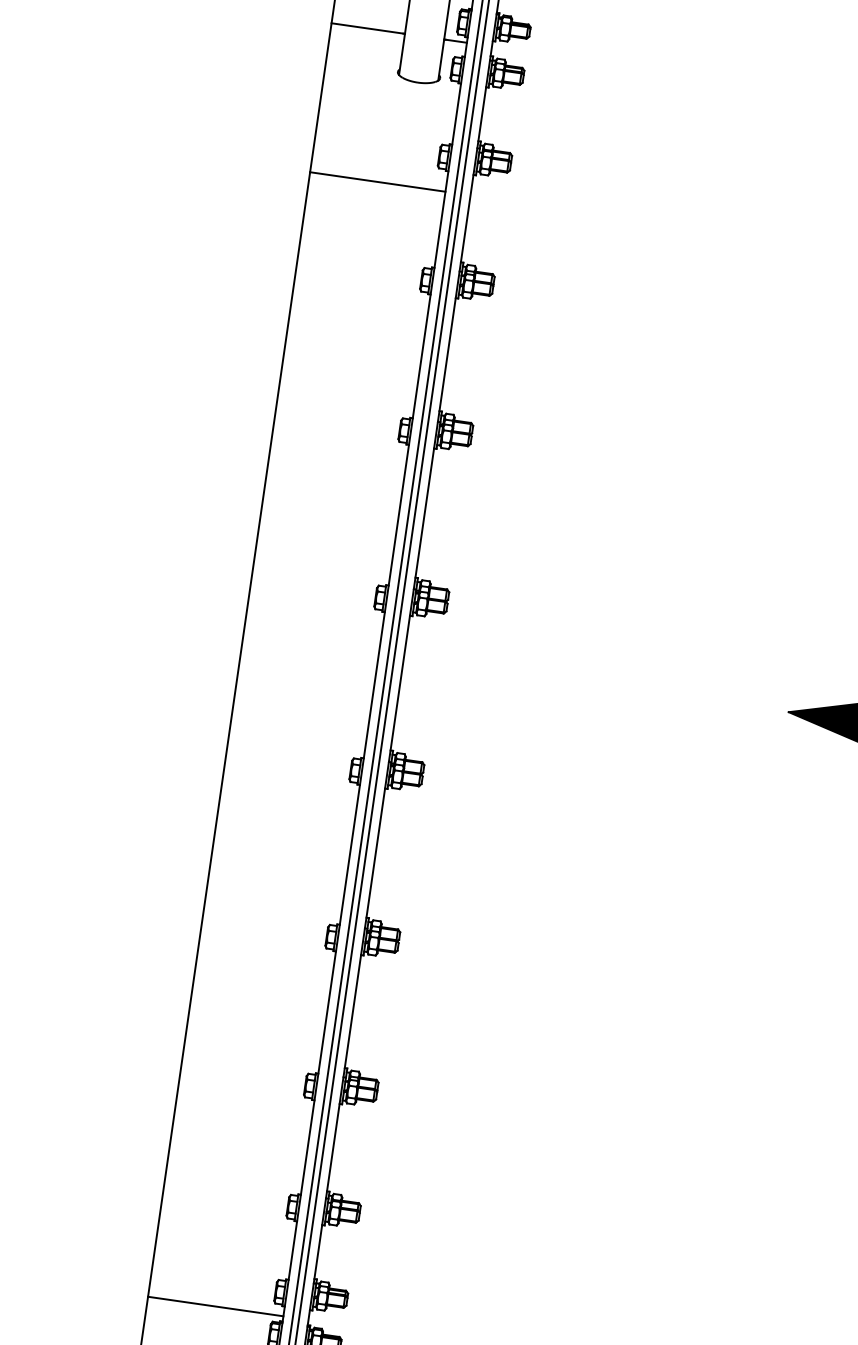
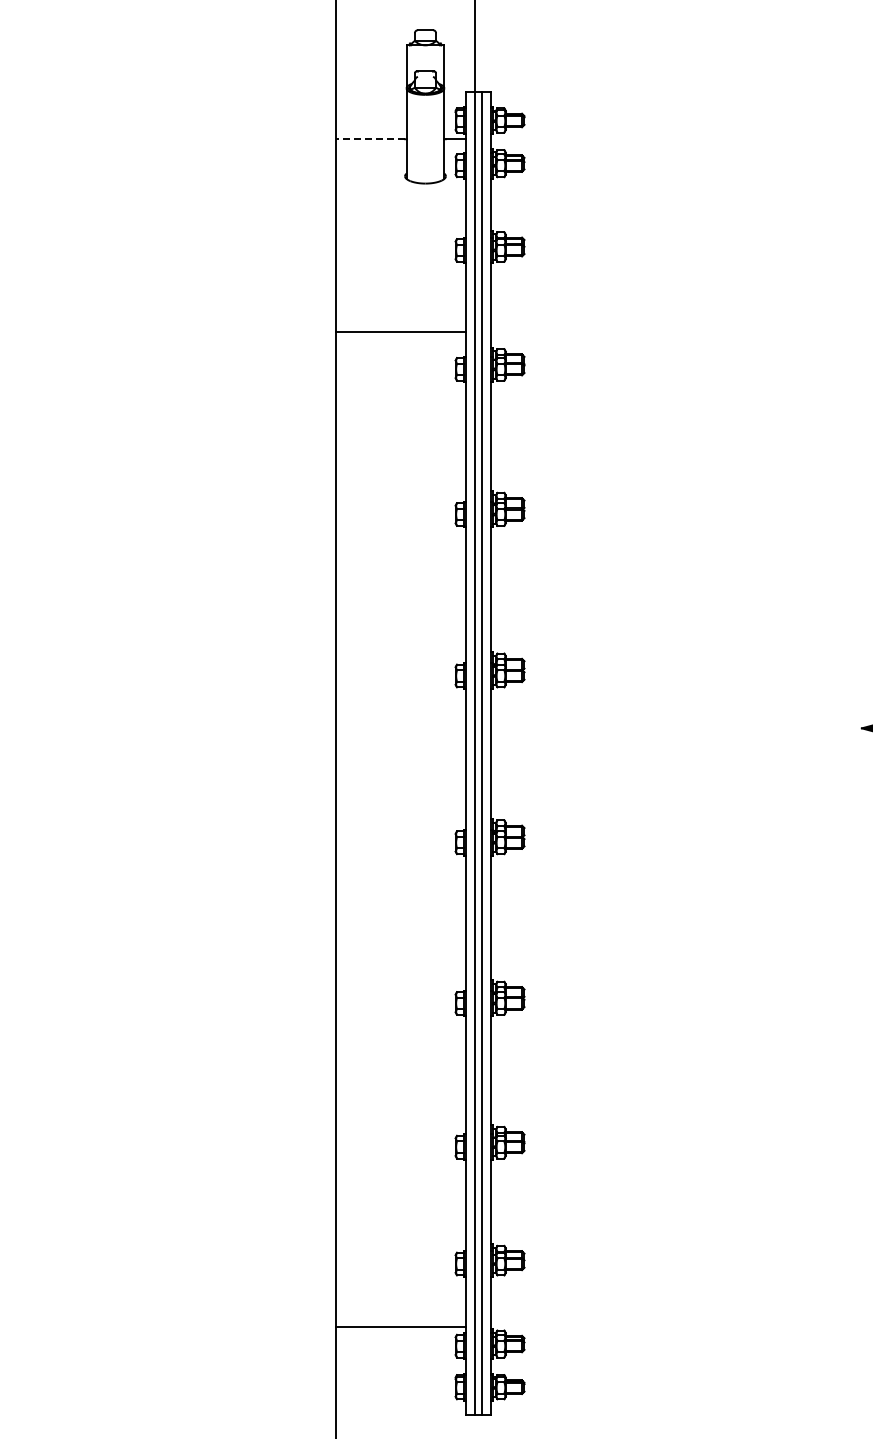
line: (367, 28) -> (370, 139), solid -> dashed
line: (377, 182) -> (400, 332), moved
line: (215, 1306) -> (400, 1327), moved

